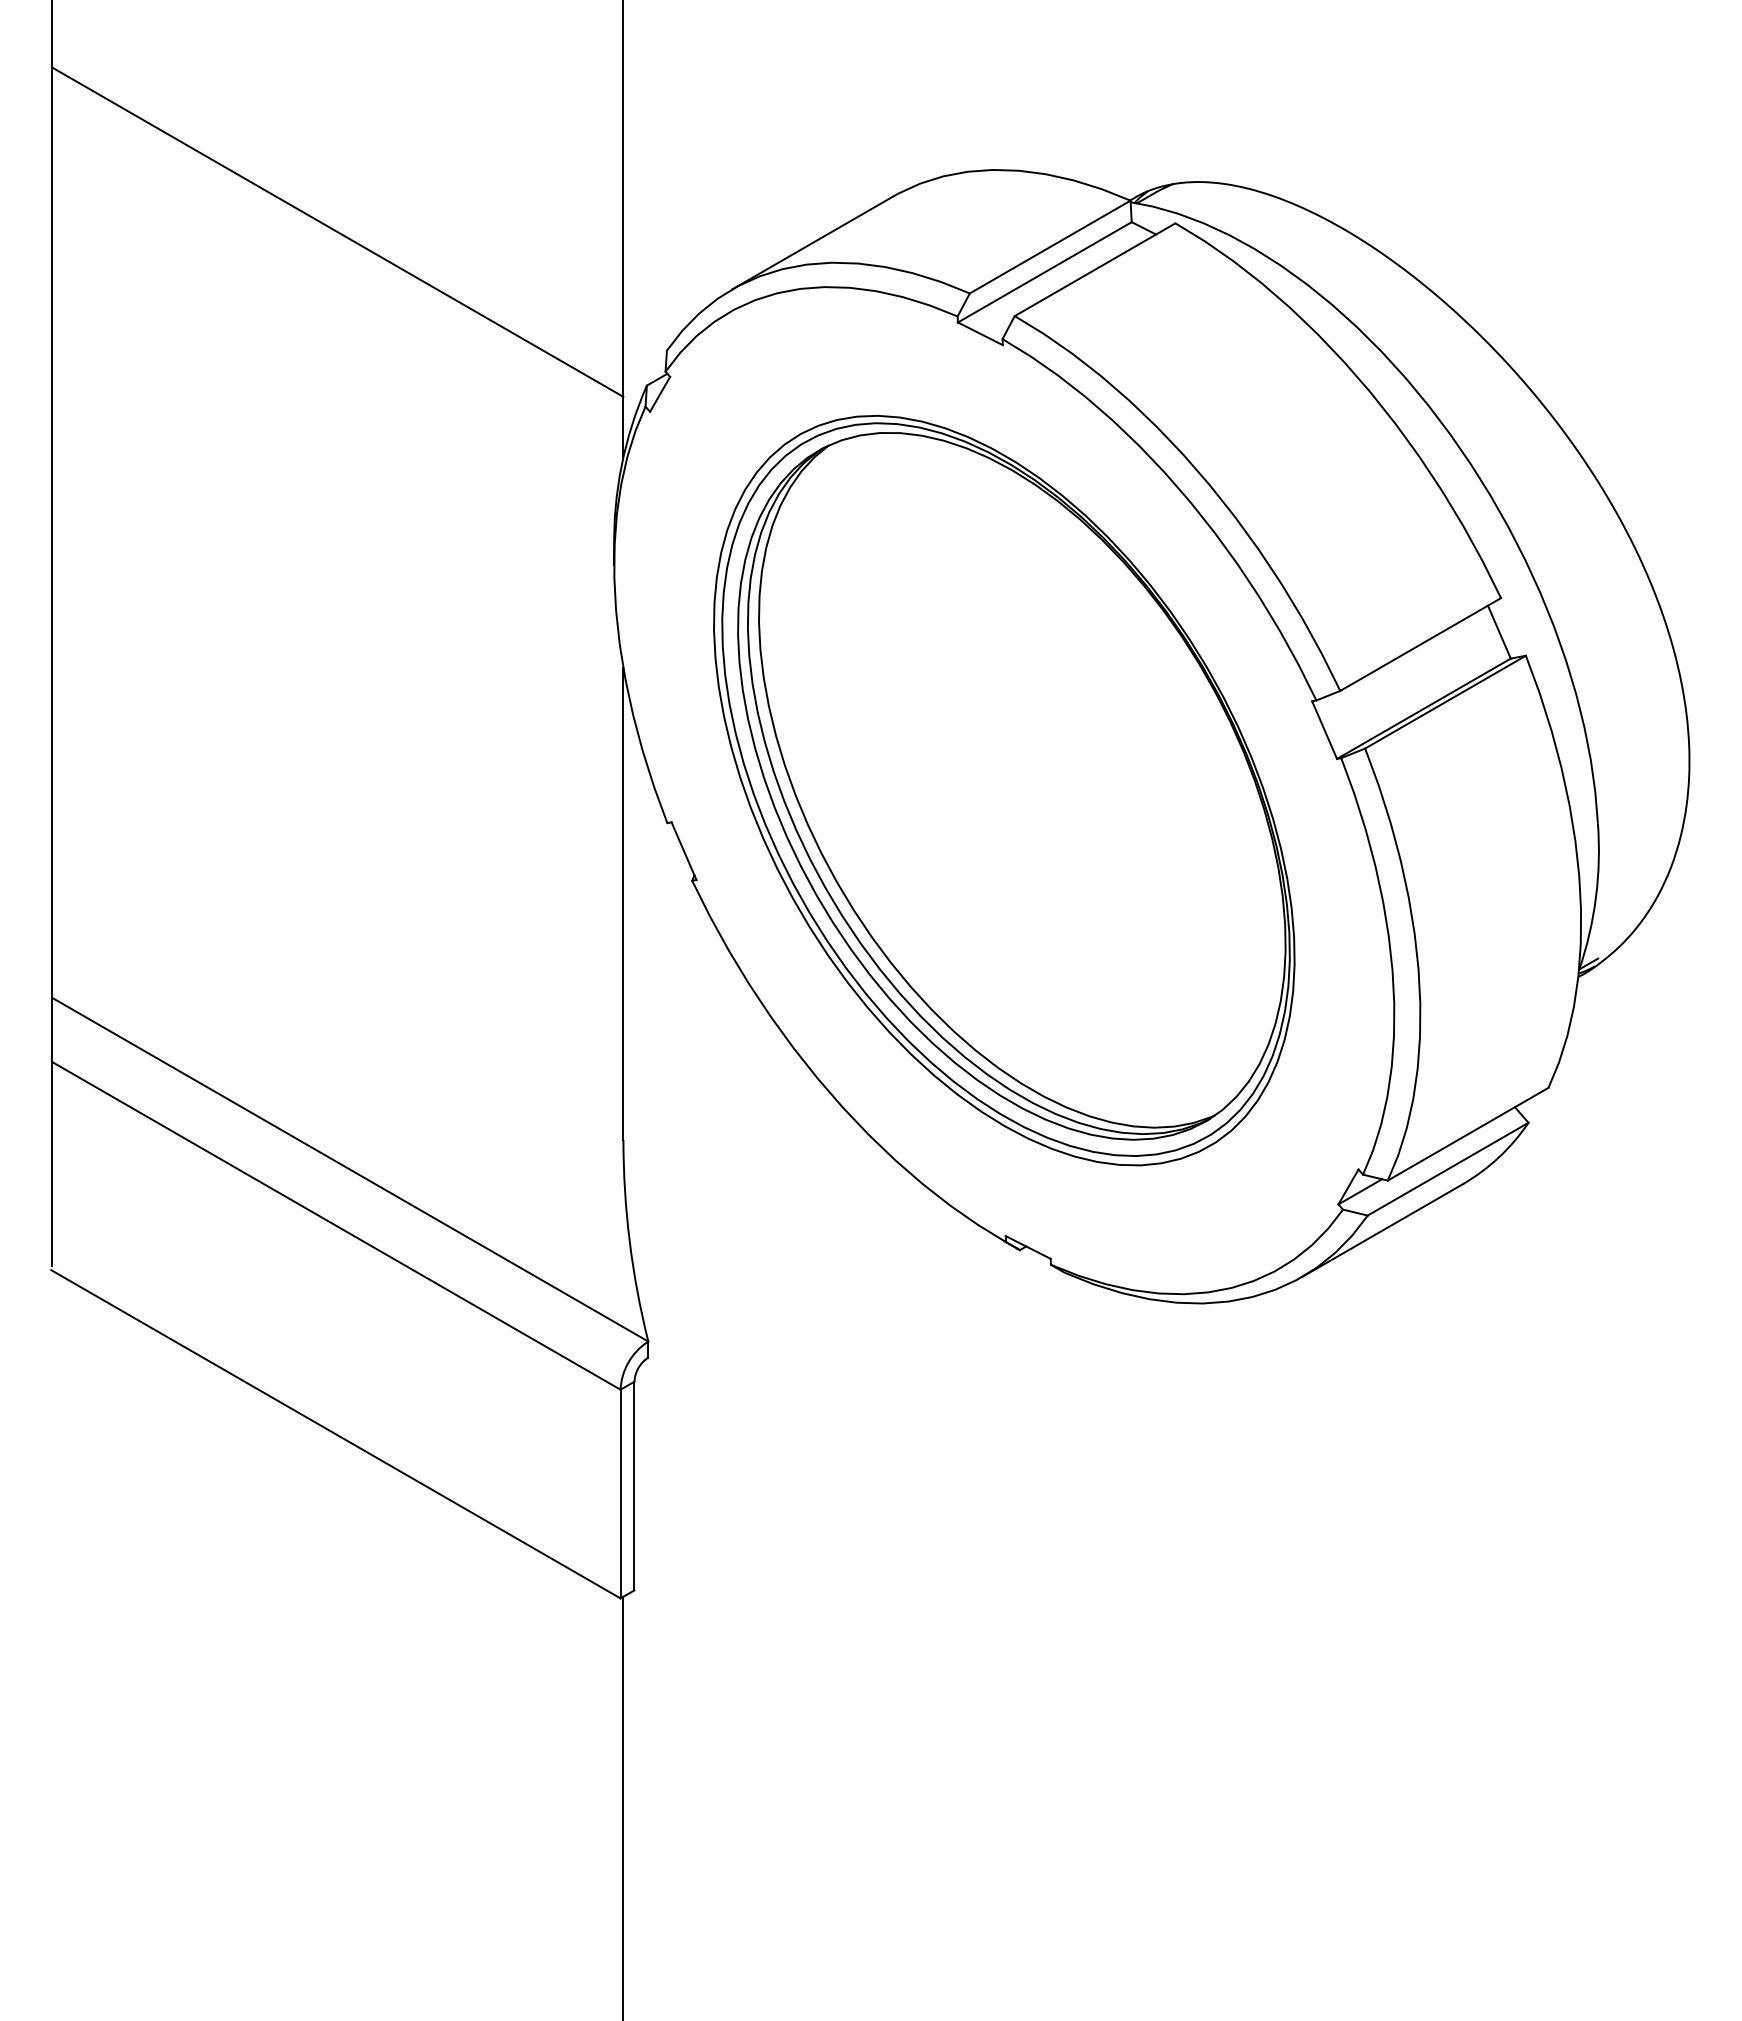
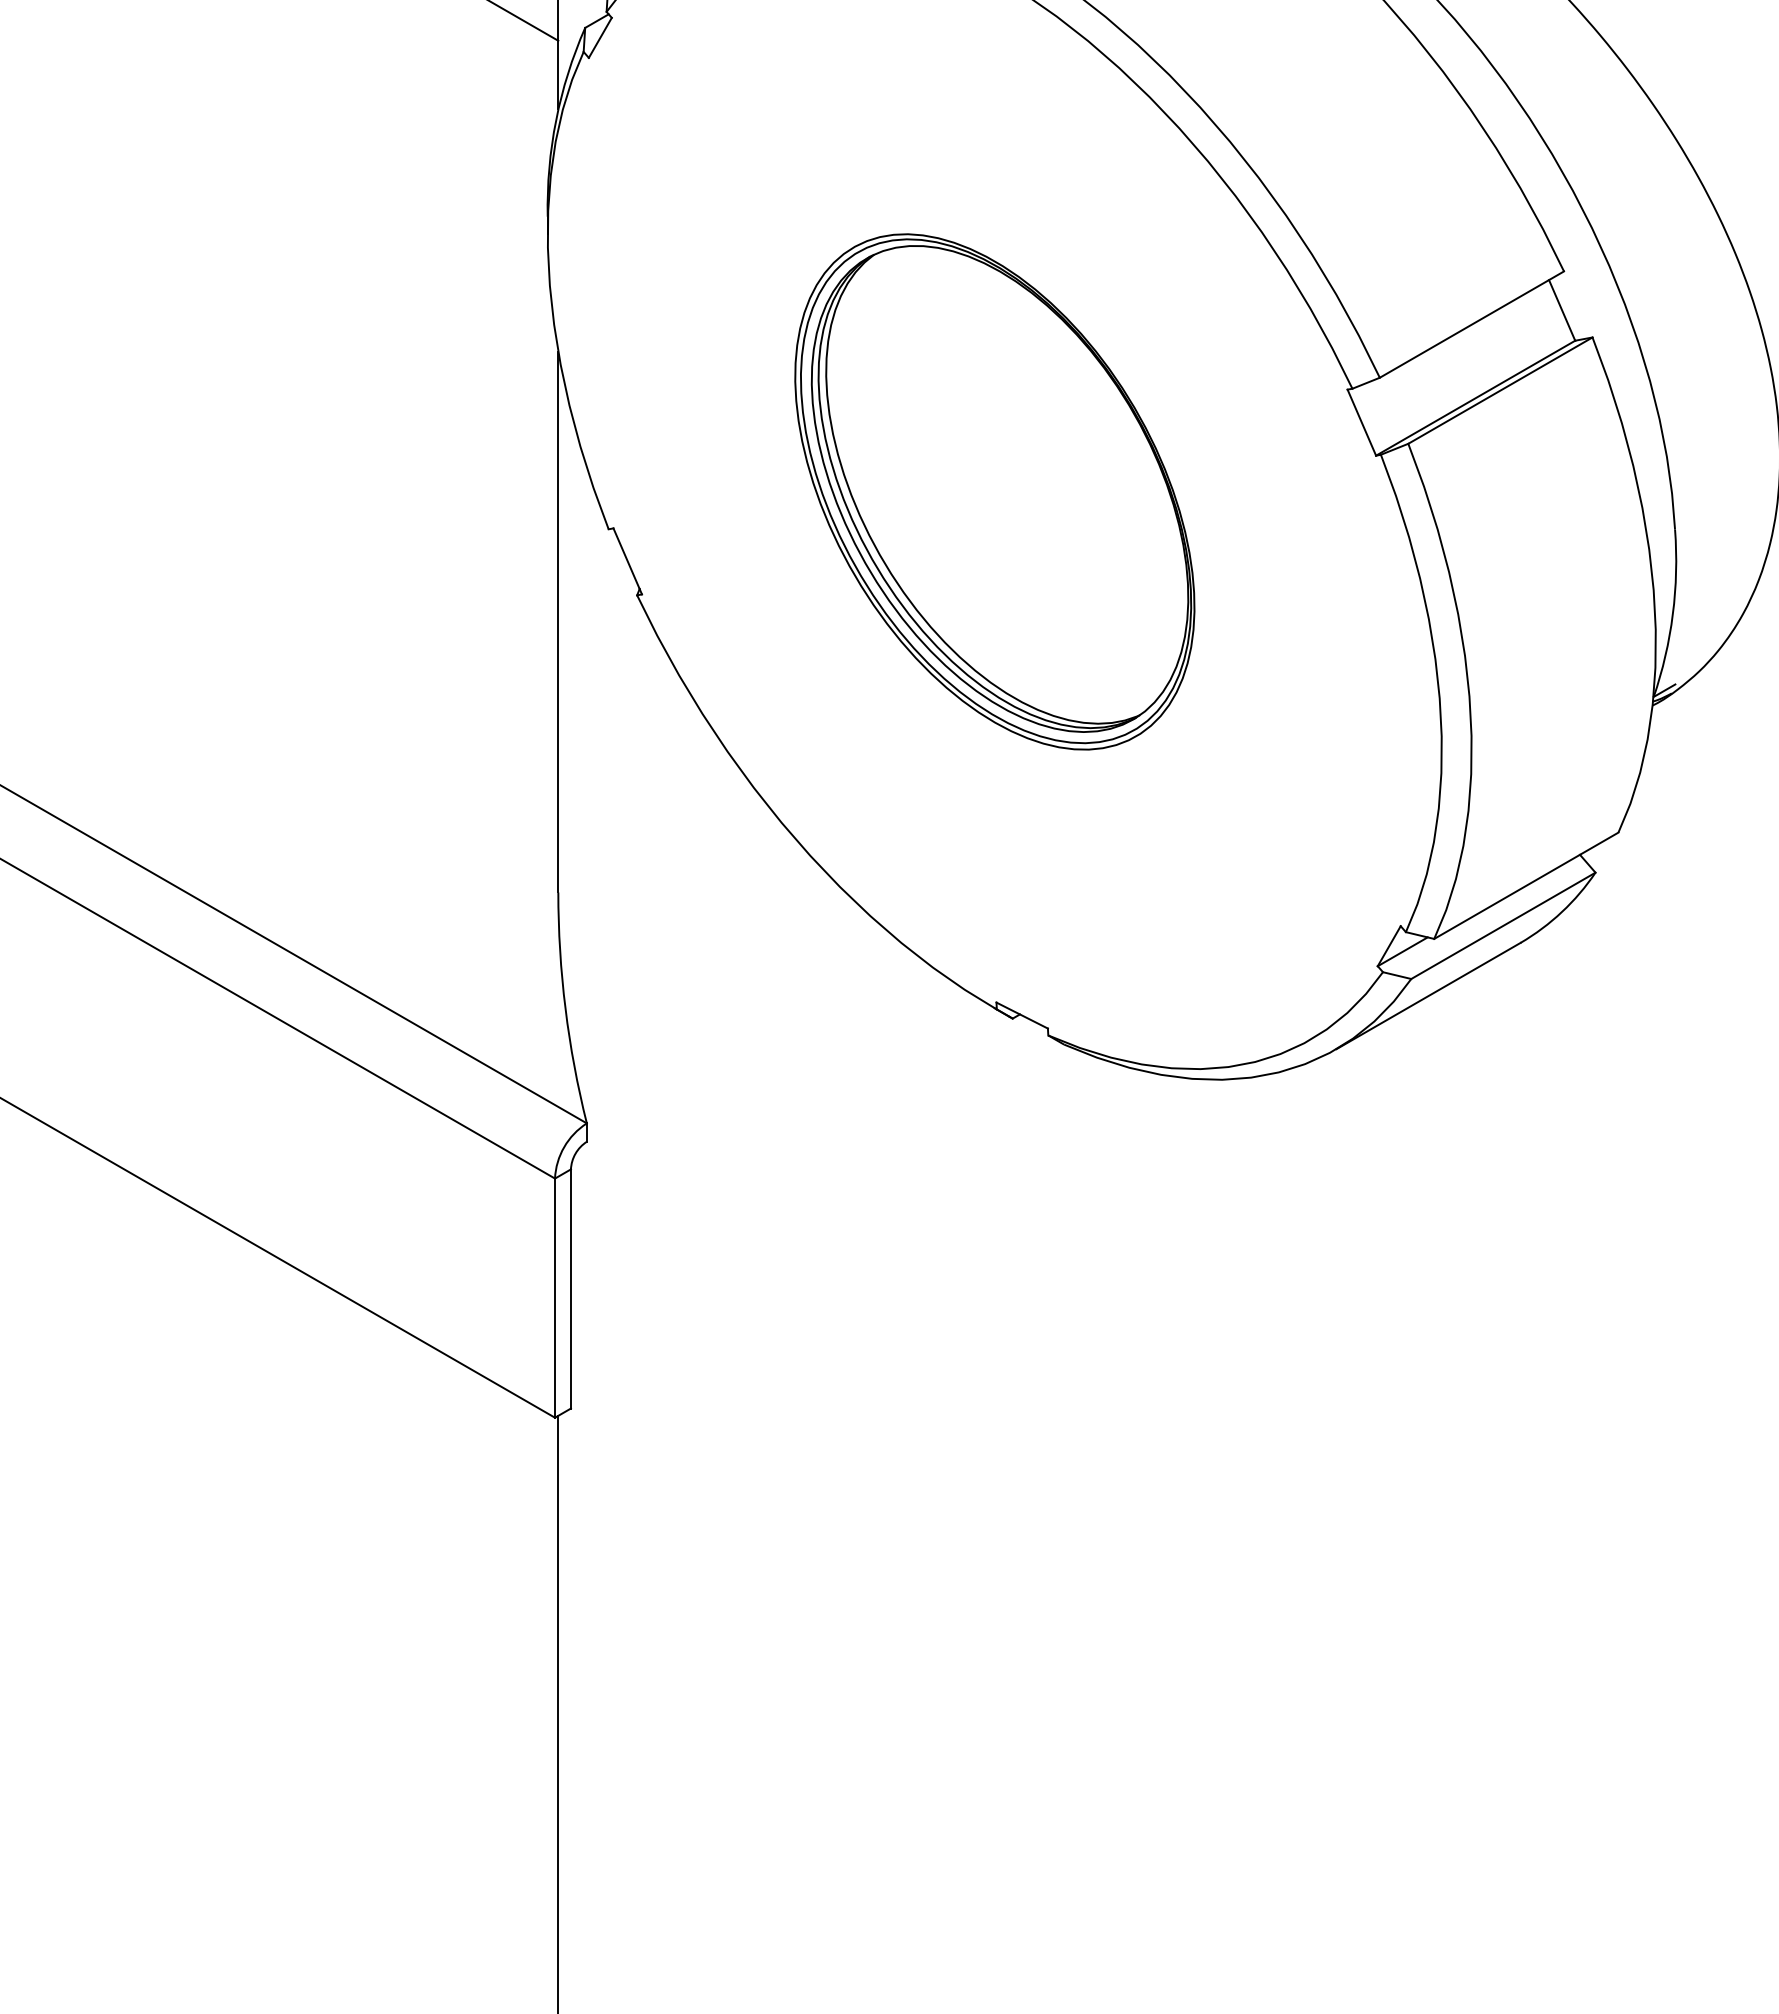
part: (1004, 790) -> (995, 491), size x0.6

